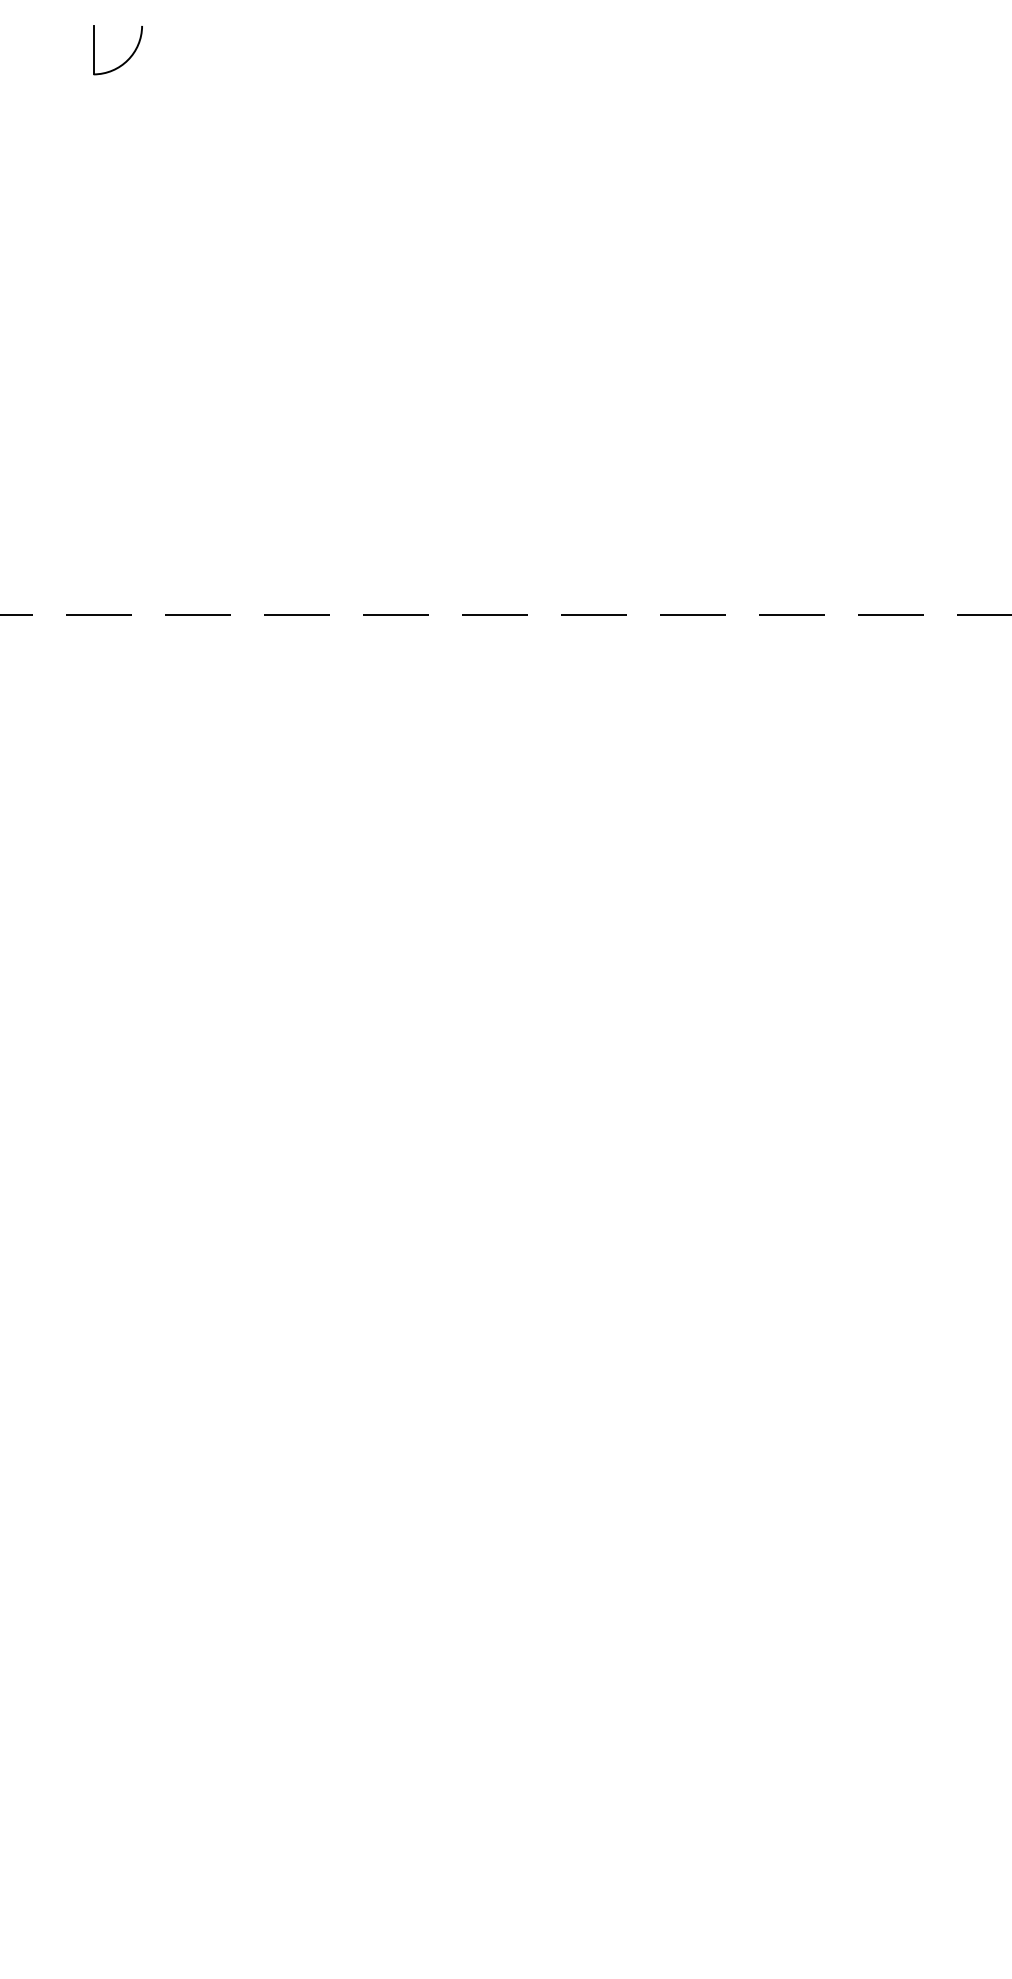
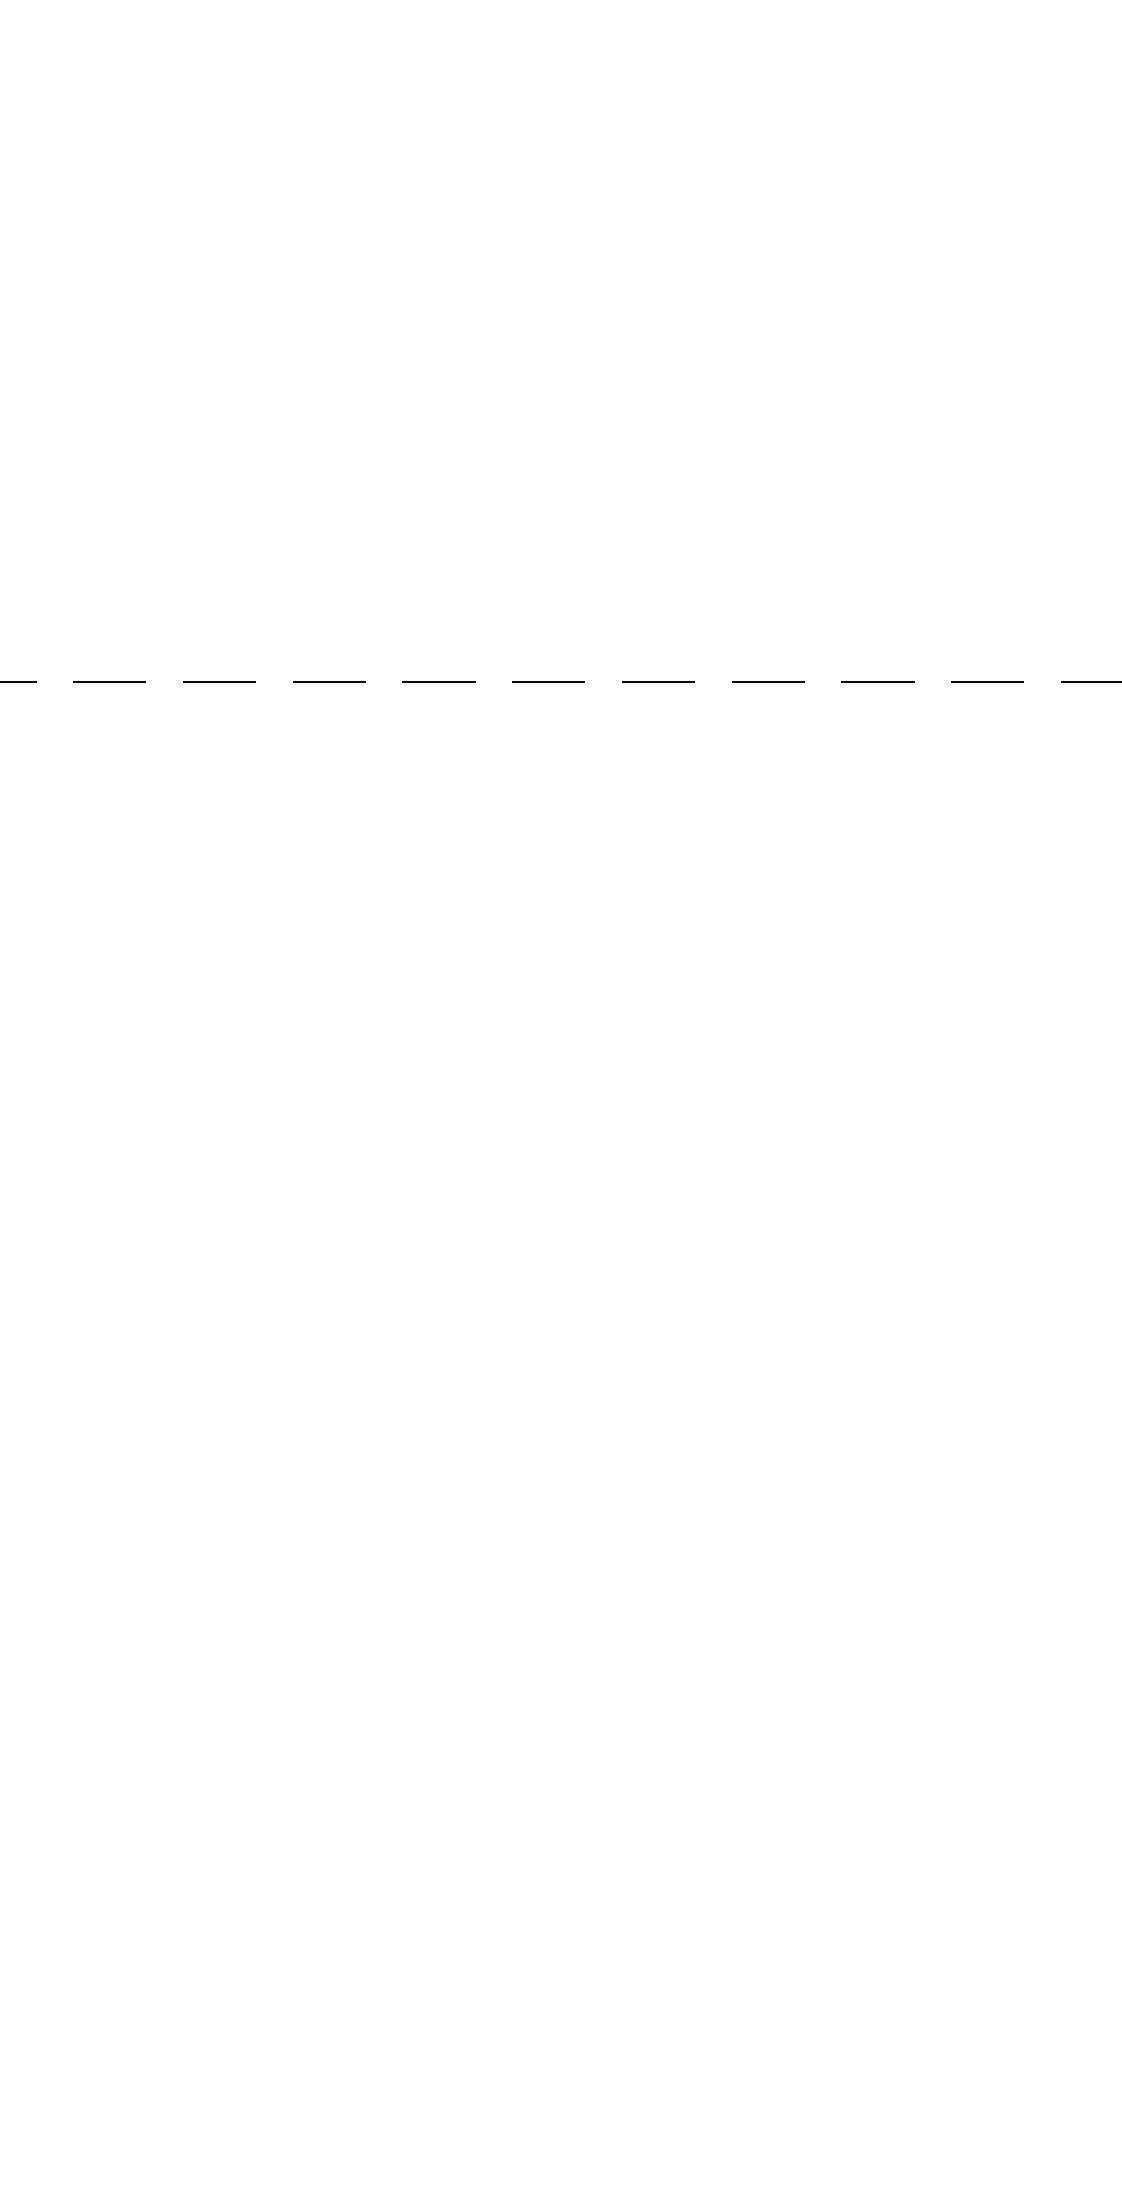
part: (129, 56) -> (143, 62), removed

